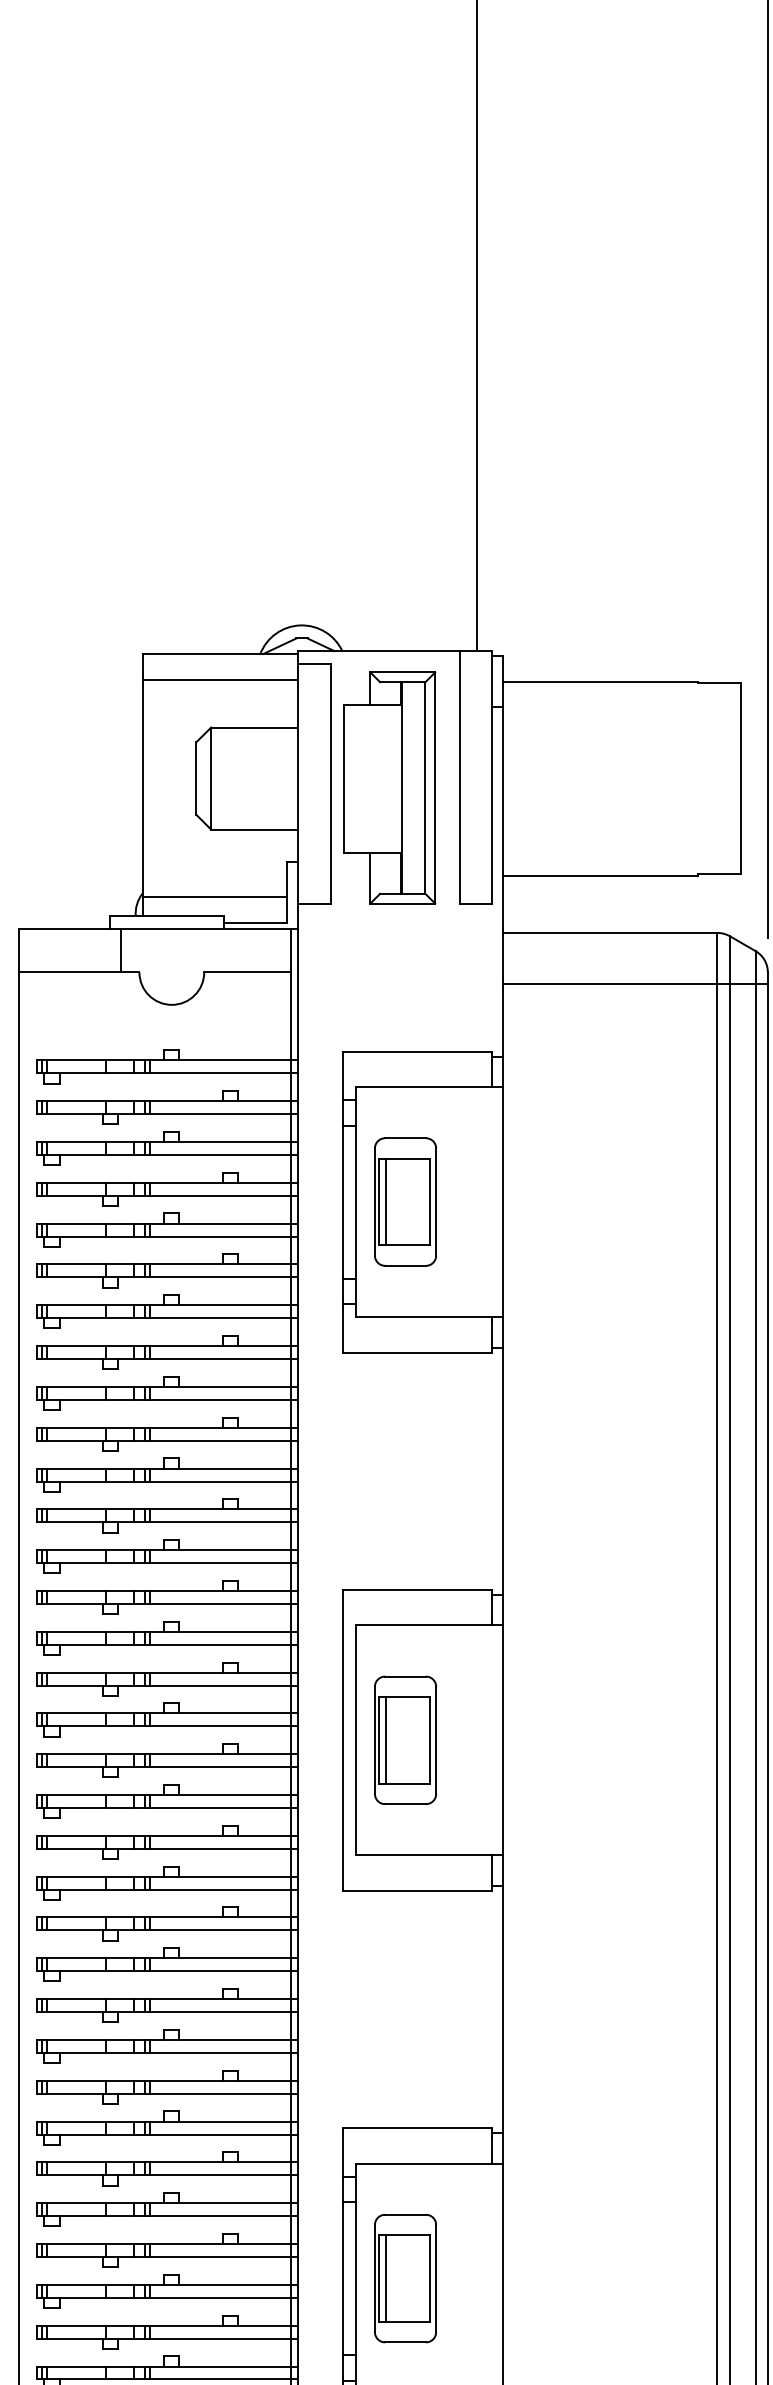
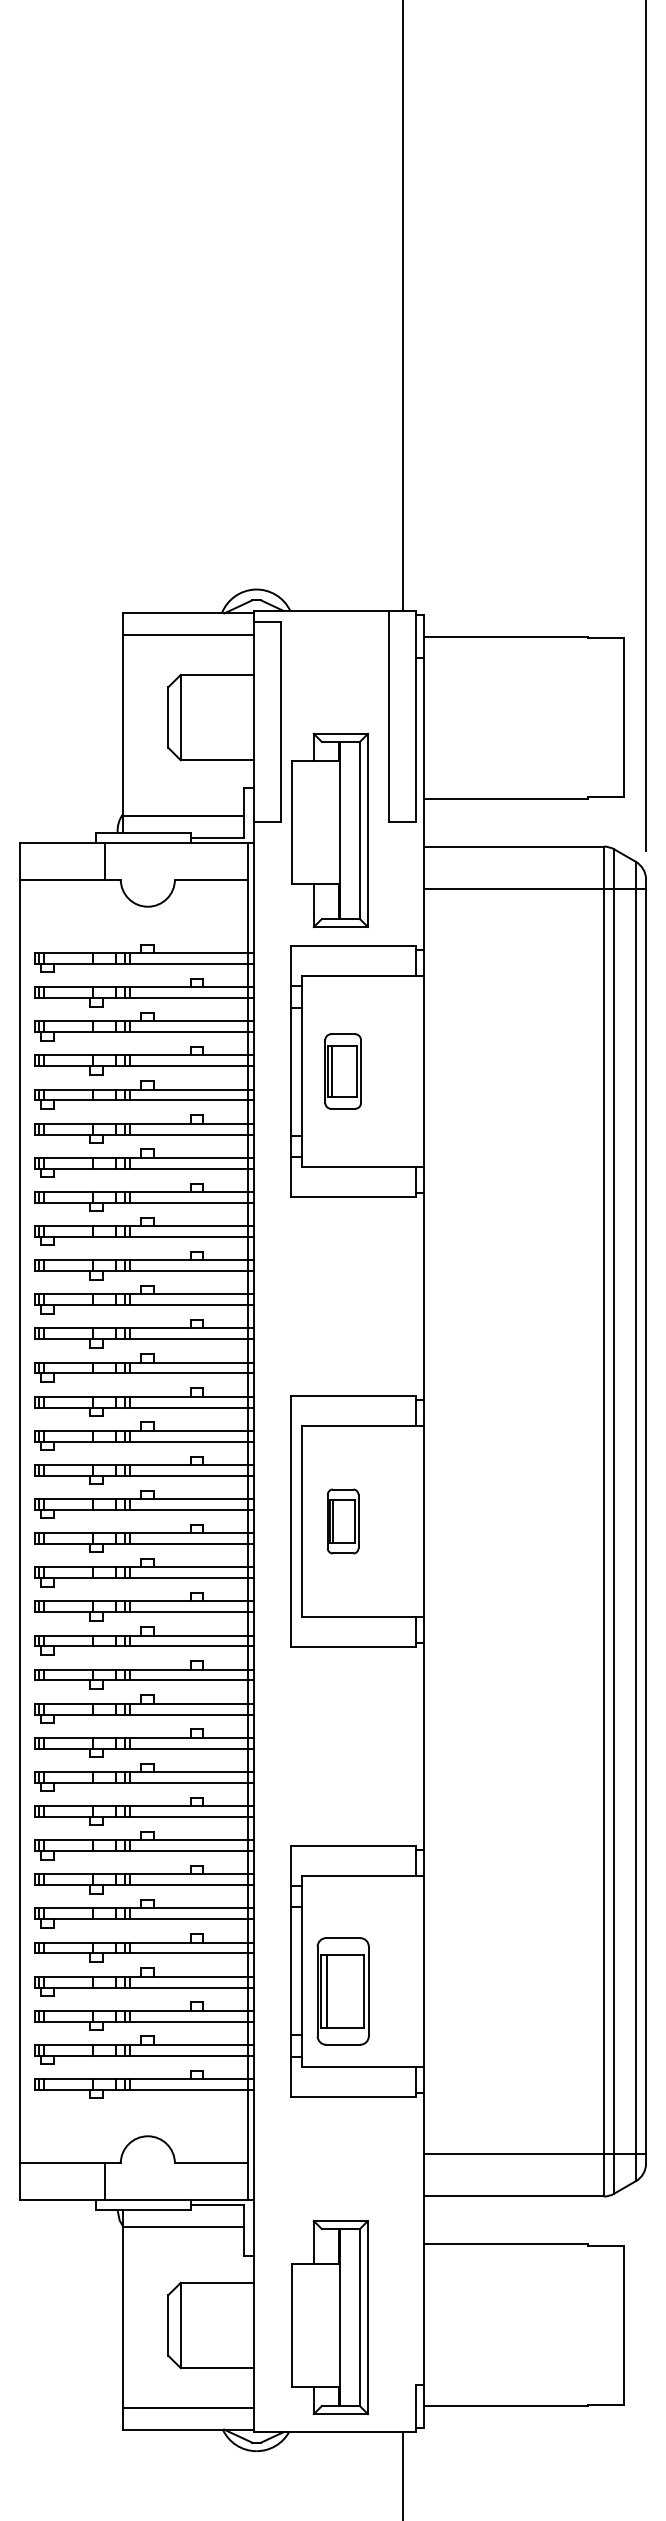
part: (389, 788) -> (329, 830), moved
part: (404, 1201) -> (342, 1071), size x0.7
part: (404, 1740) -> (342, 1521), size x0.6
part: (404, 2278) -> (342, 1991), moved

